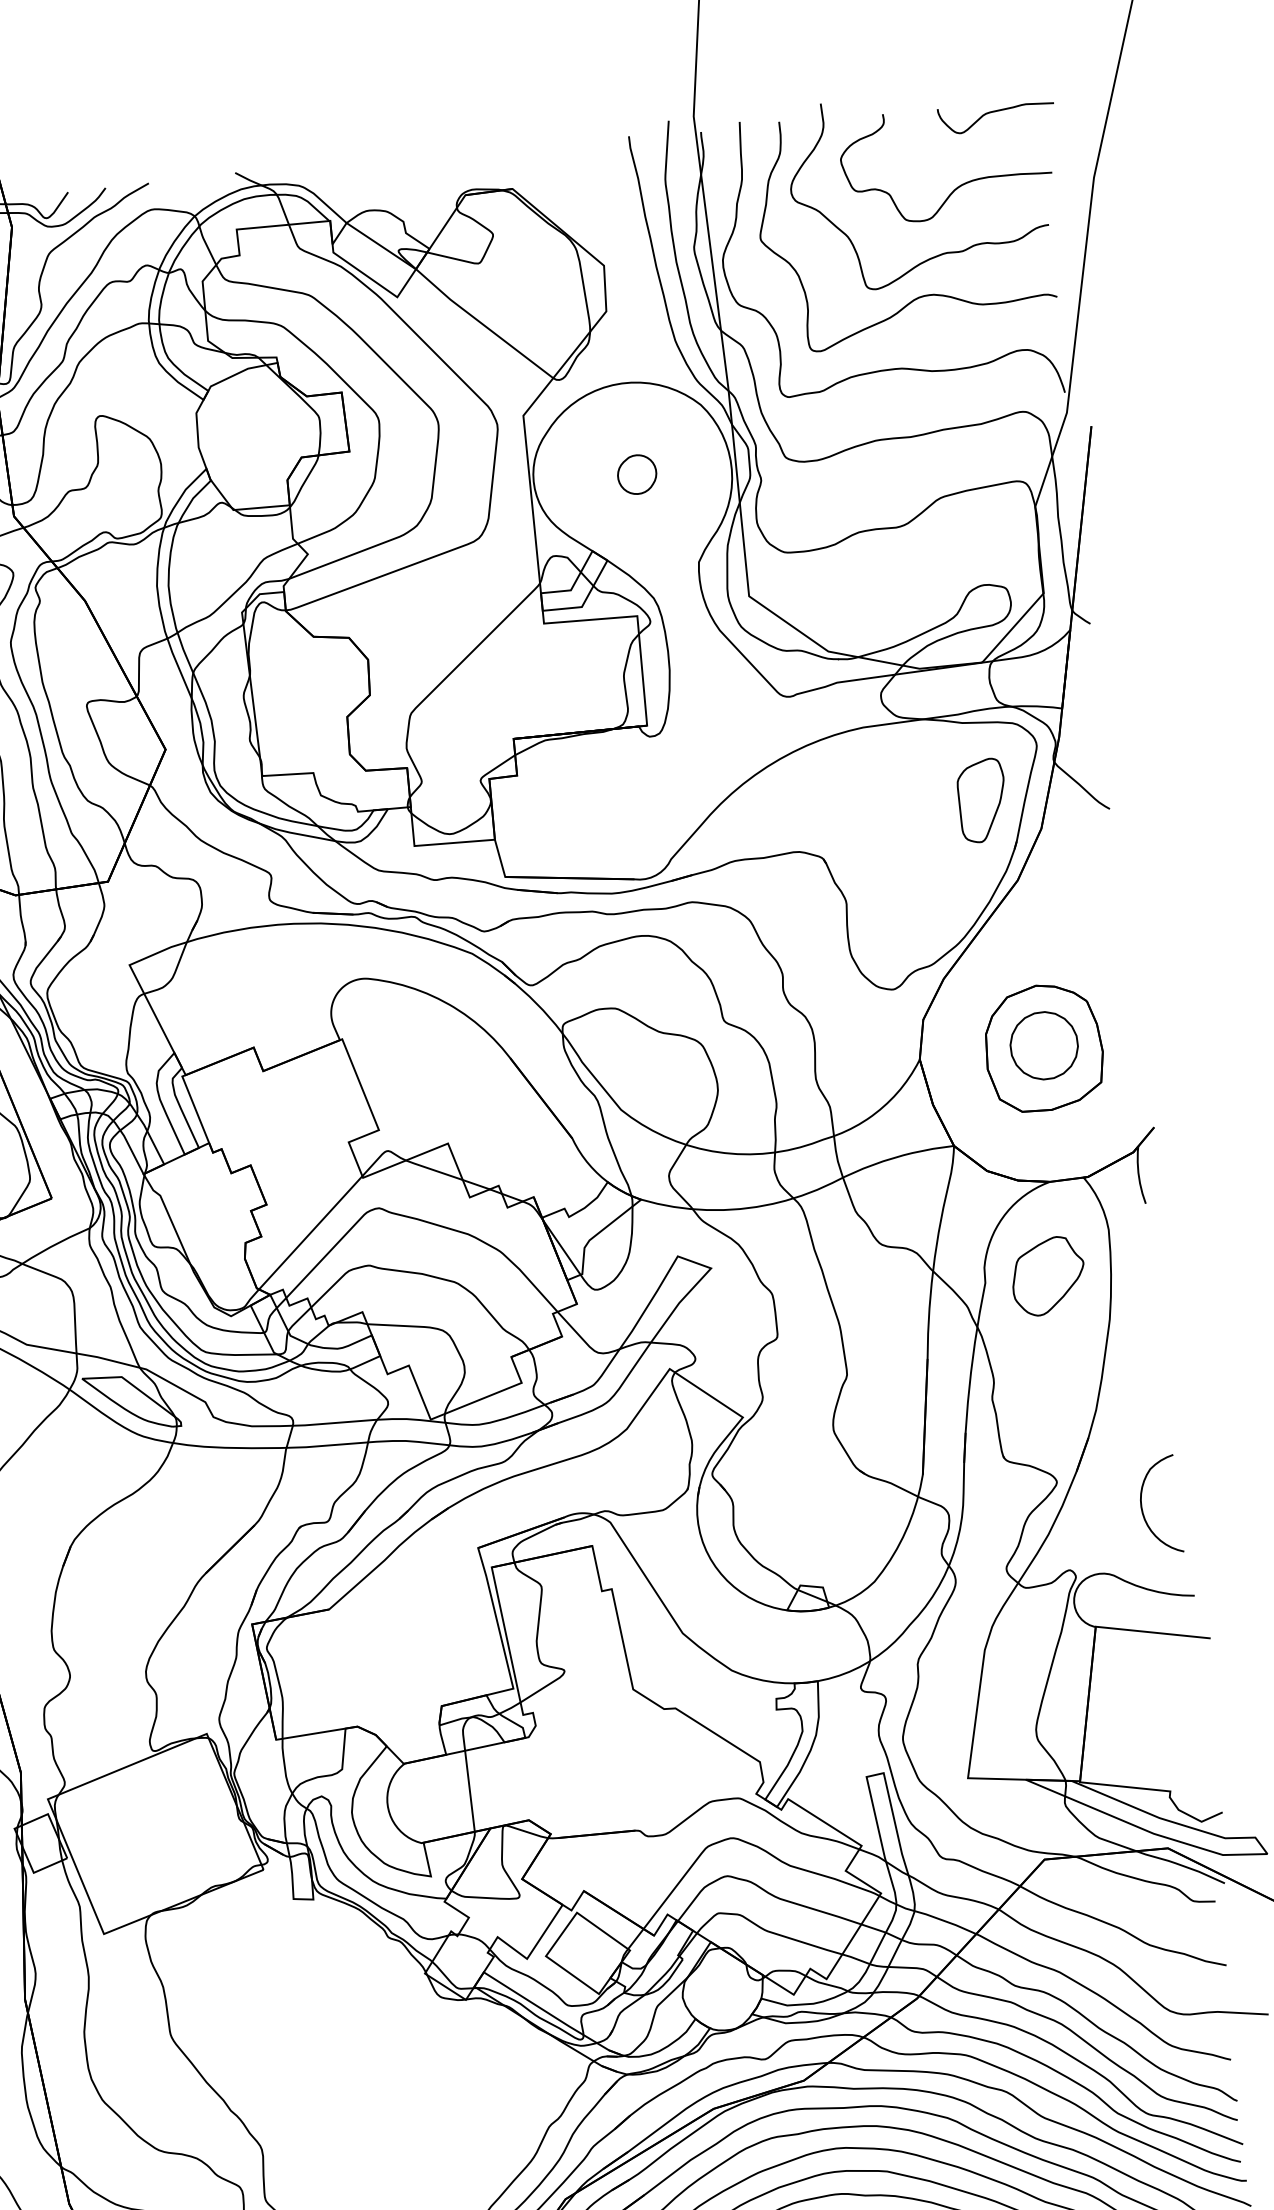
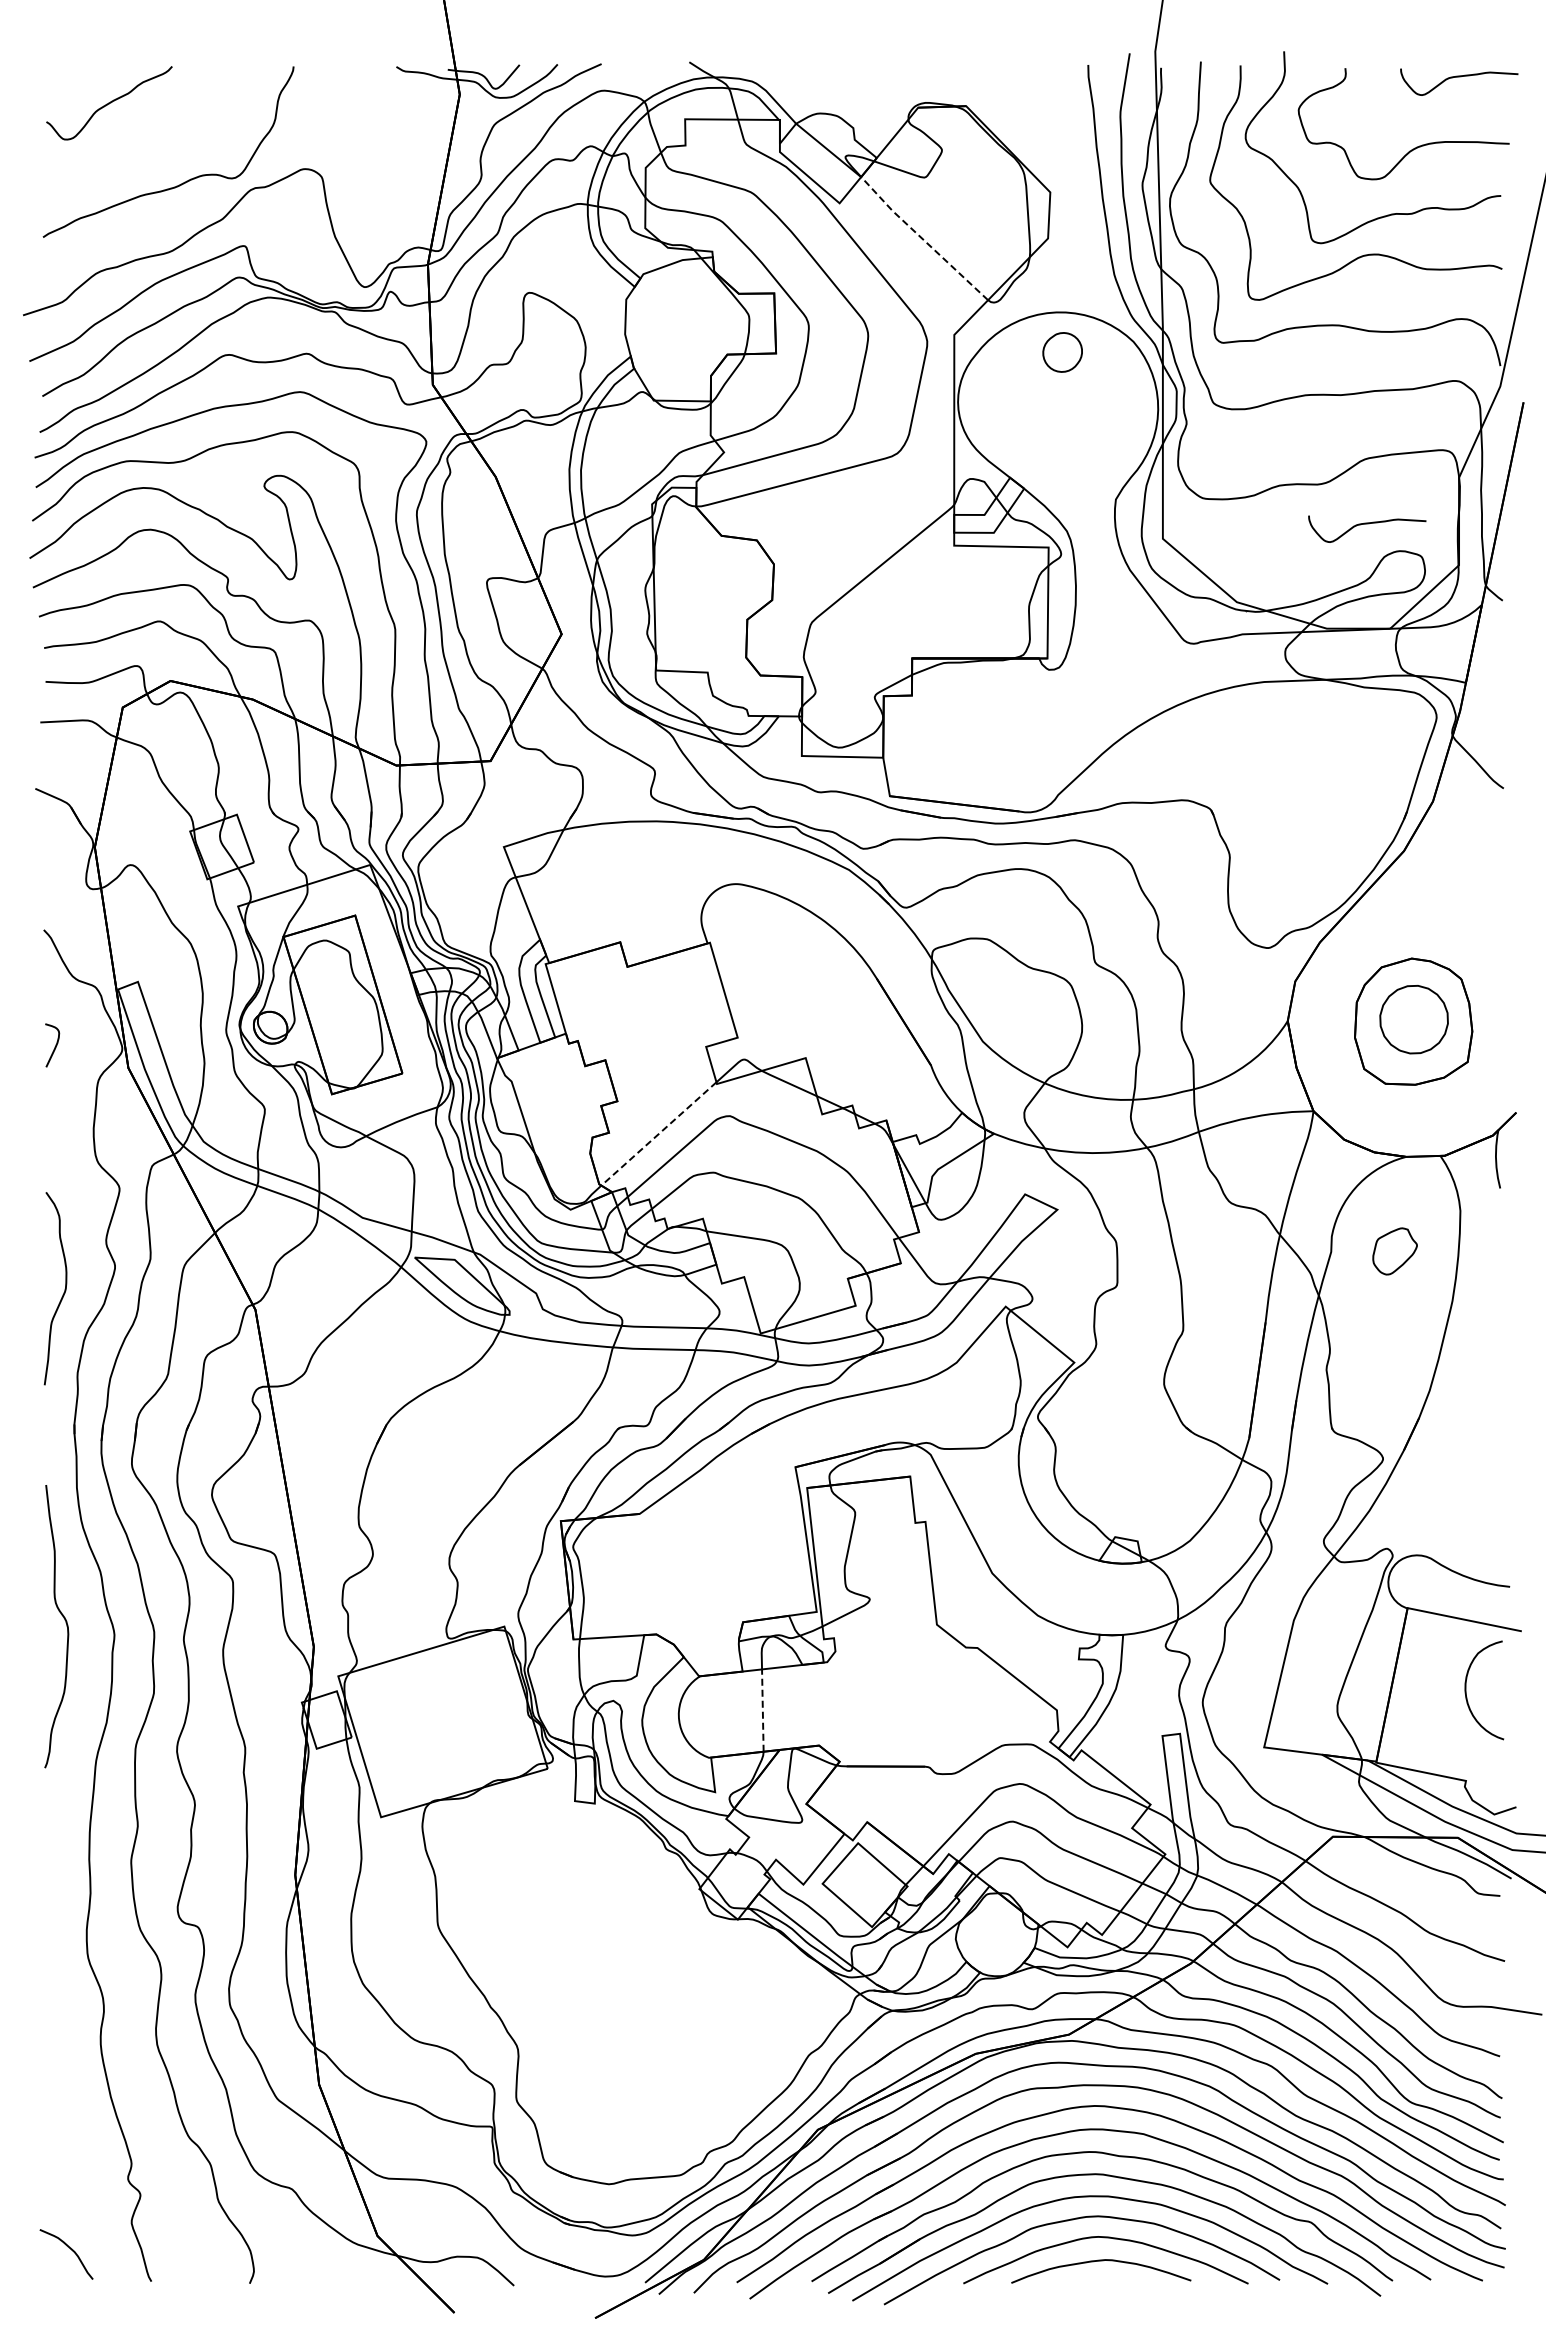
line: (482, 323) -> (922, 238), solid -> dashed
part: (637, 474) -> (1062, 352), moved
curve: (949, 562) -> (1367, 524), added
part: (982, 800) -> (1376, 767), removed
line: (310, 1233) -> (658, 1134), solid -> dashed
part: (1047, 1276) -> (1394, 1251), size x0.6
curve: (1142, 1506) -> (1466, 1690), moved
line: (469, 1791) -> (762, 1710), solid -> dashed

